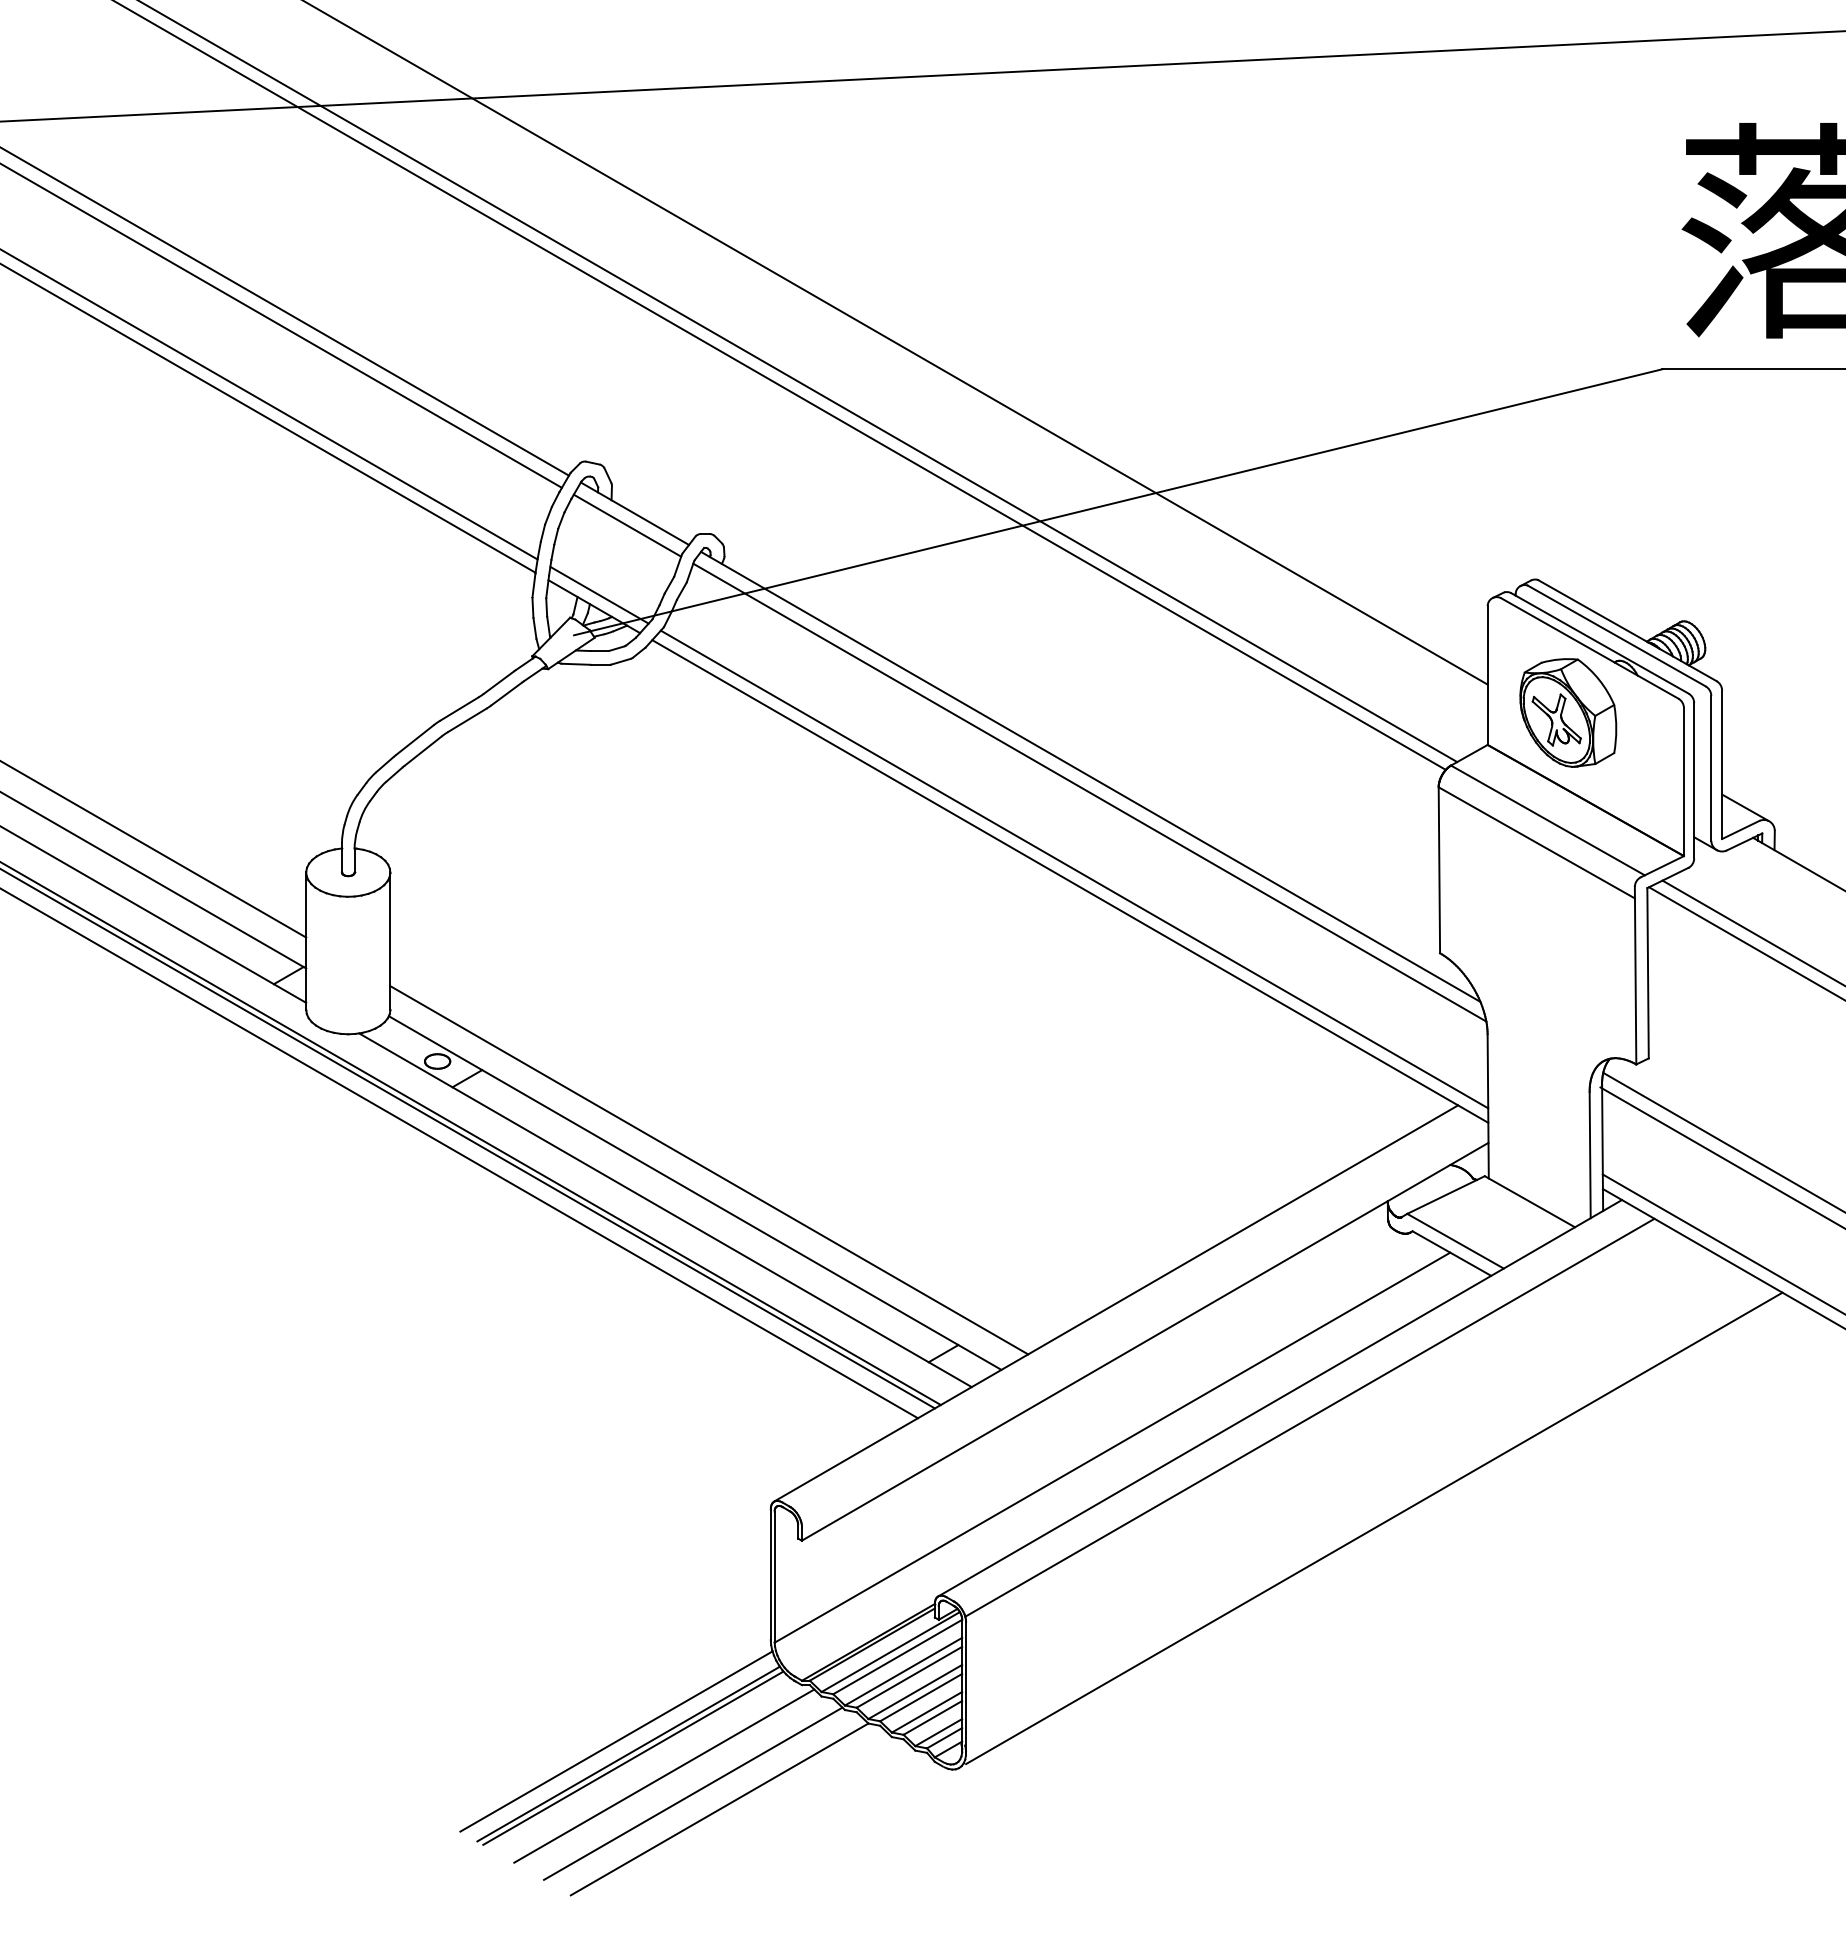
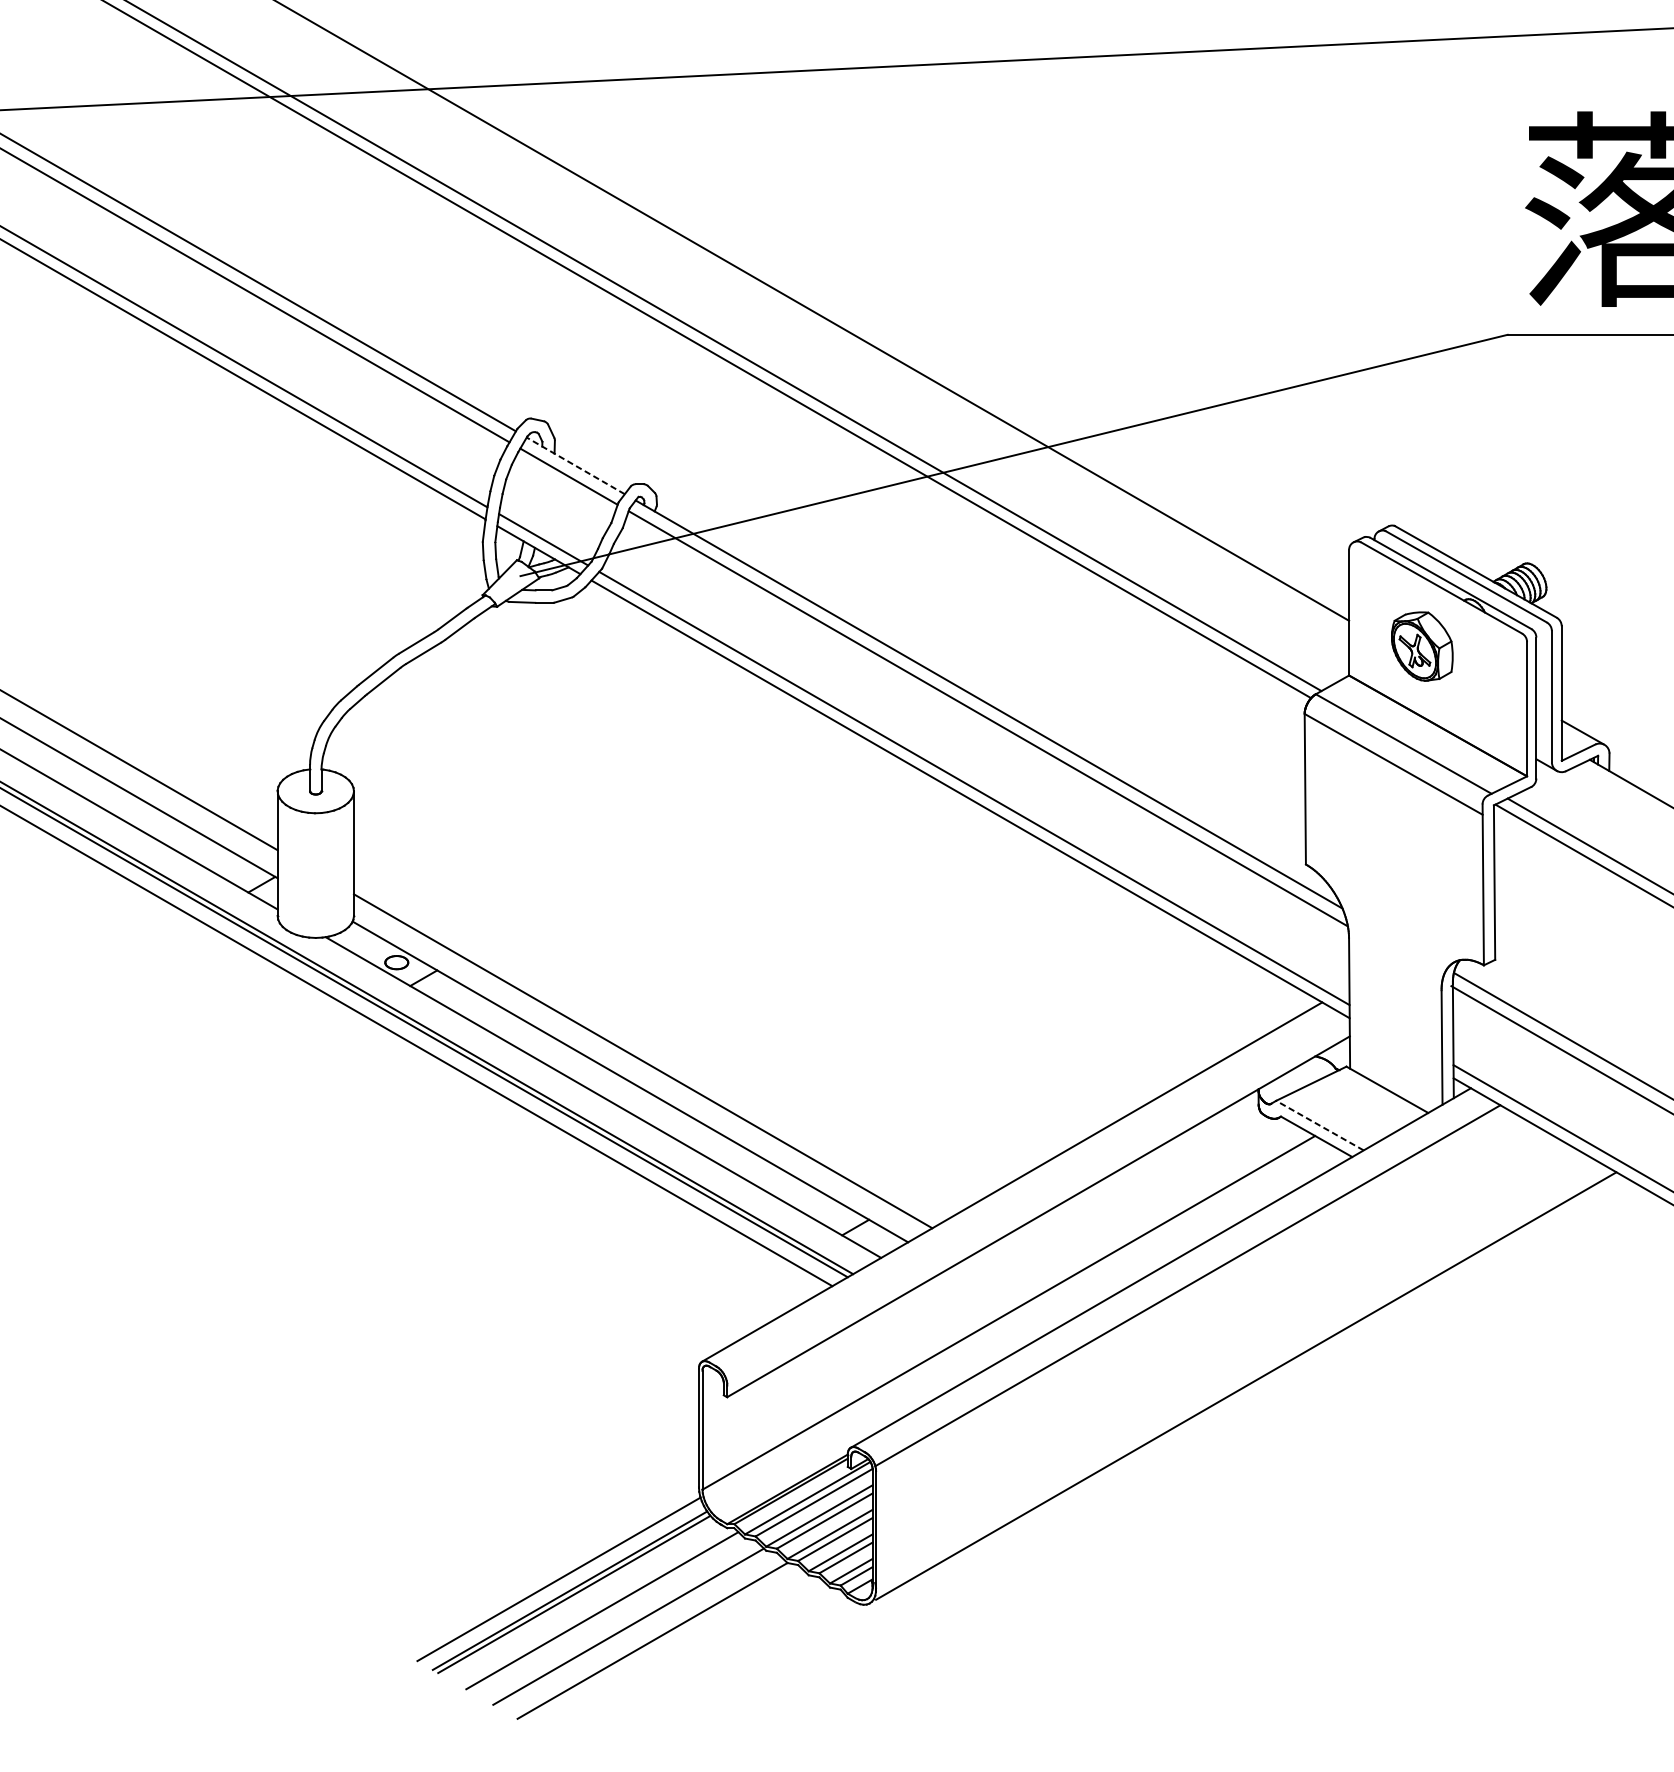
line: (634, 513) -> (575, 465), solid -> dashed
part: (1568, 712) -> (1422, 646), size x0.7
line: (1455, 1240) -> (1319, 1124), solid -> dashed

